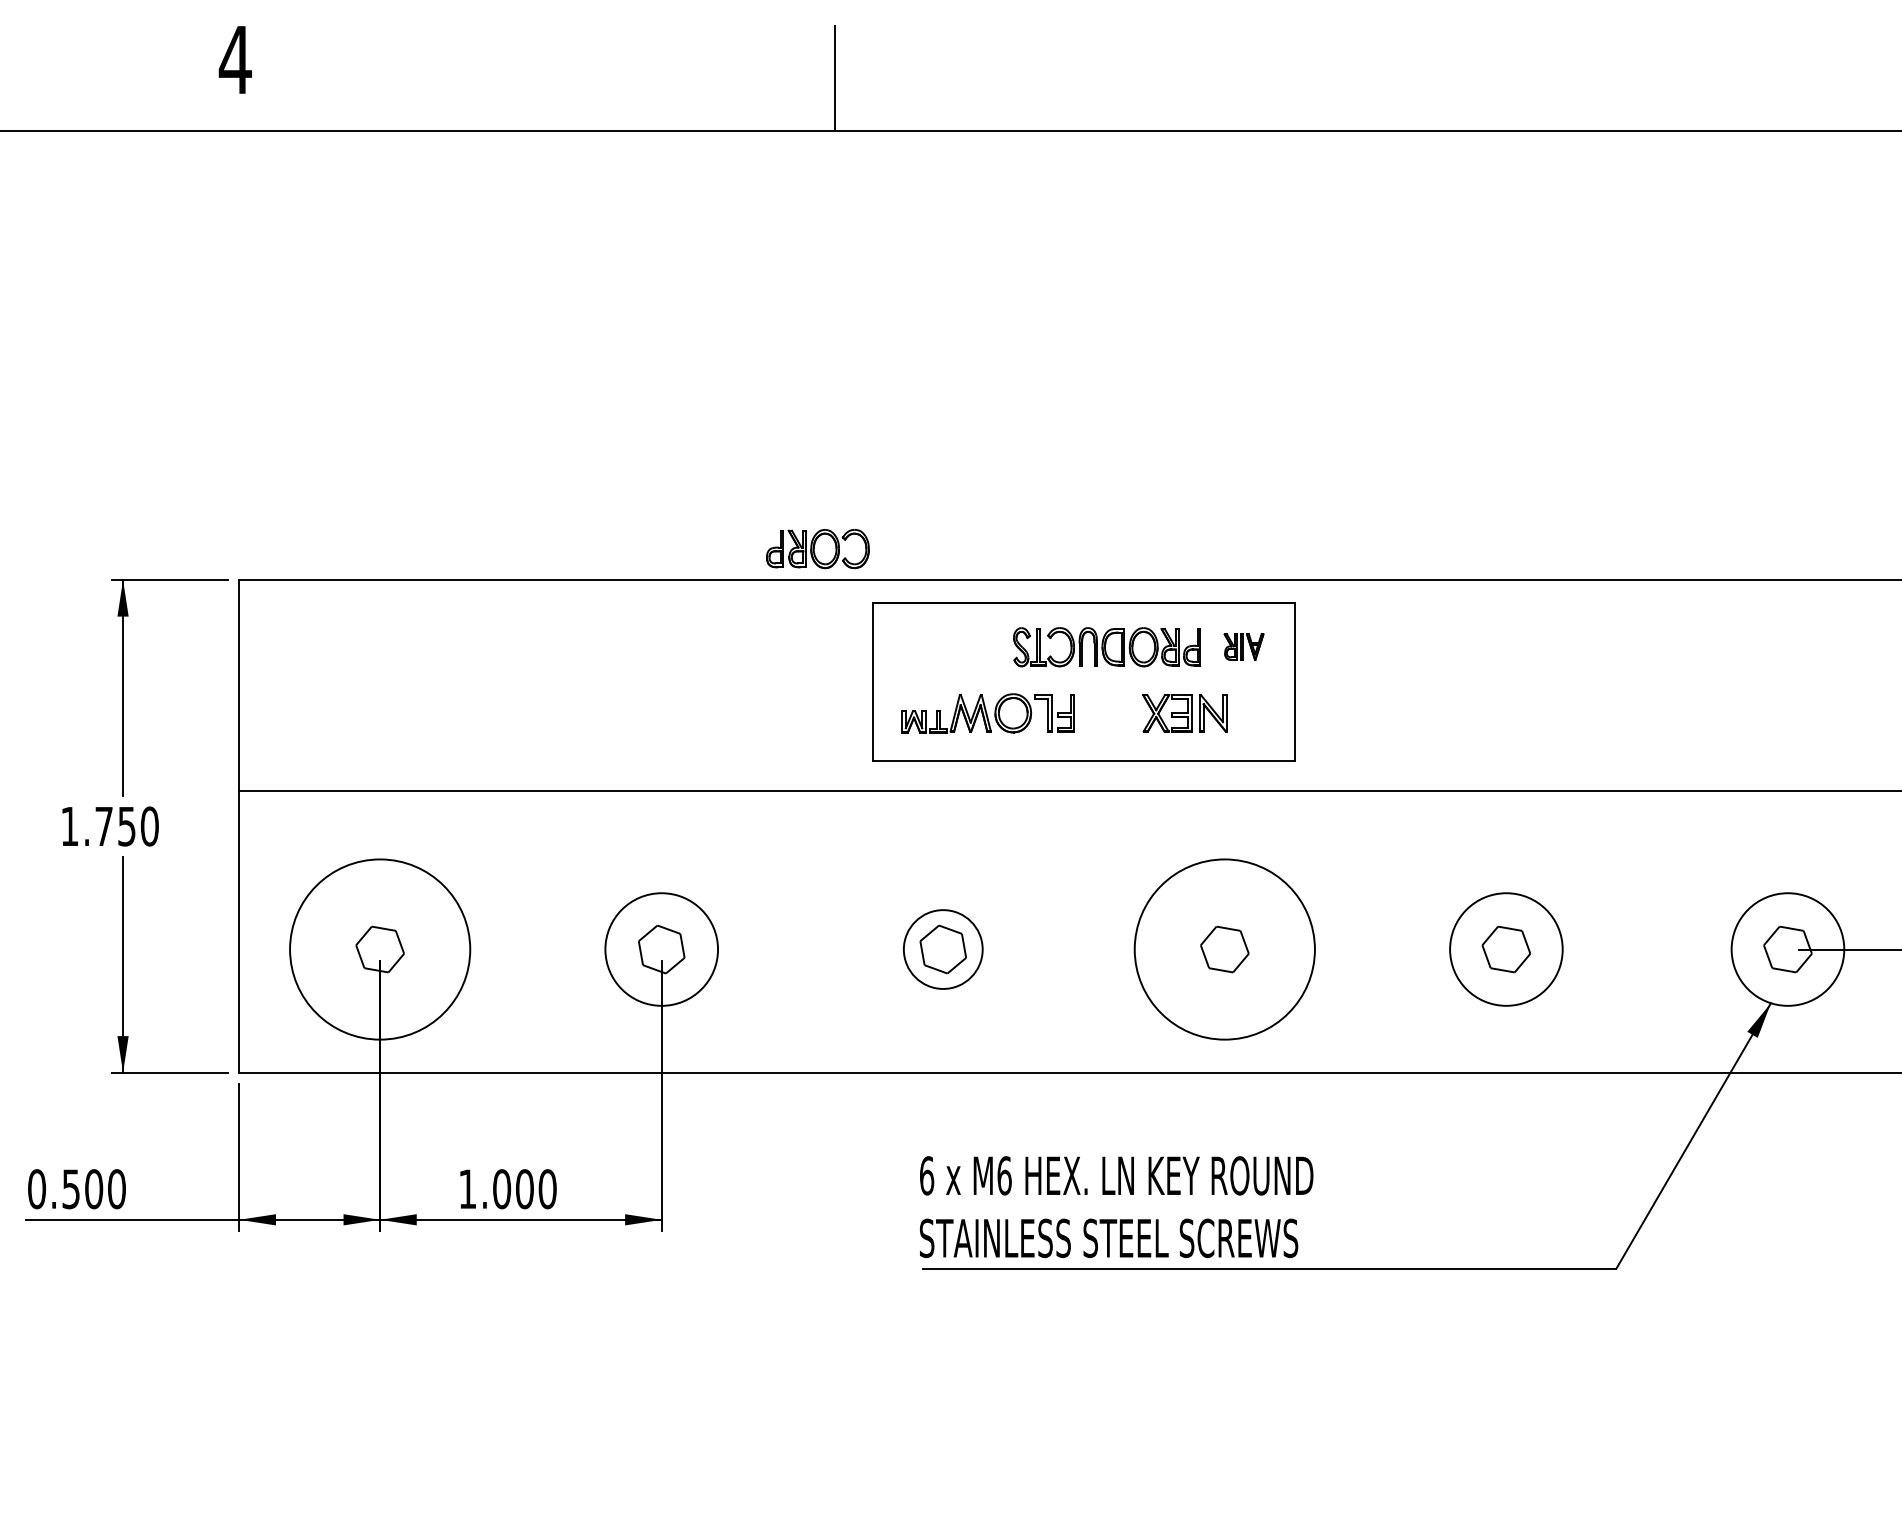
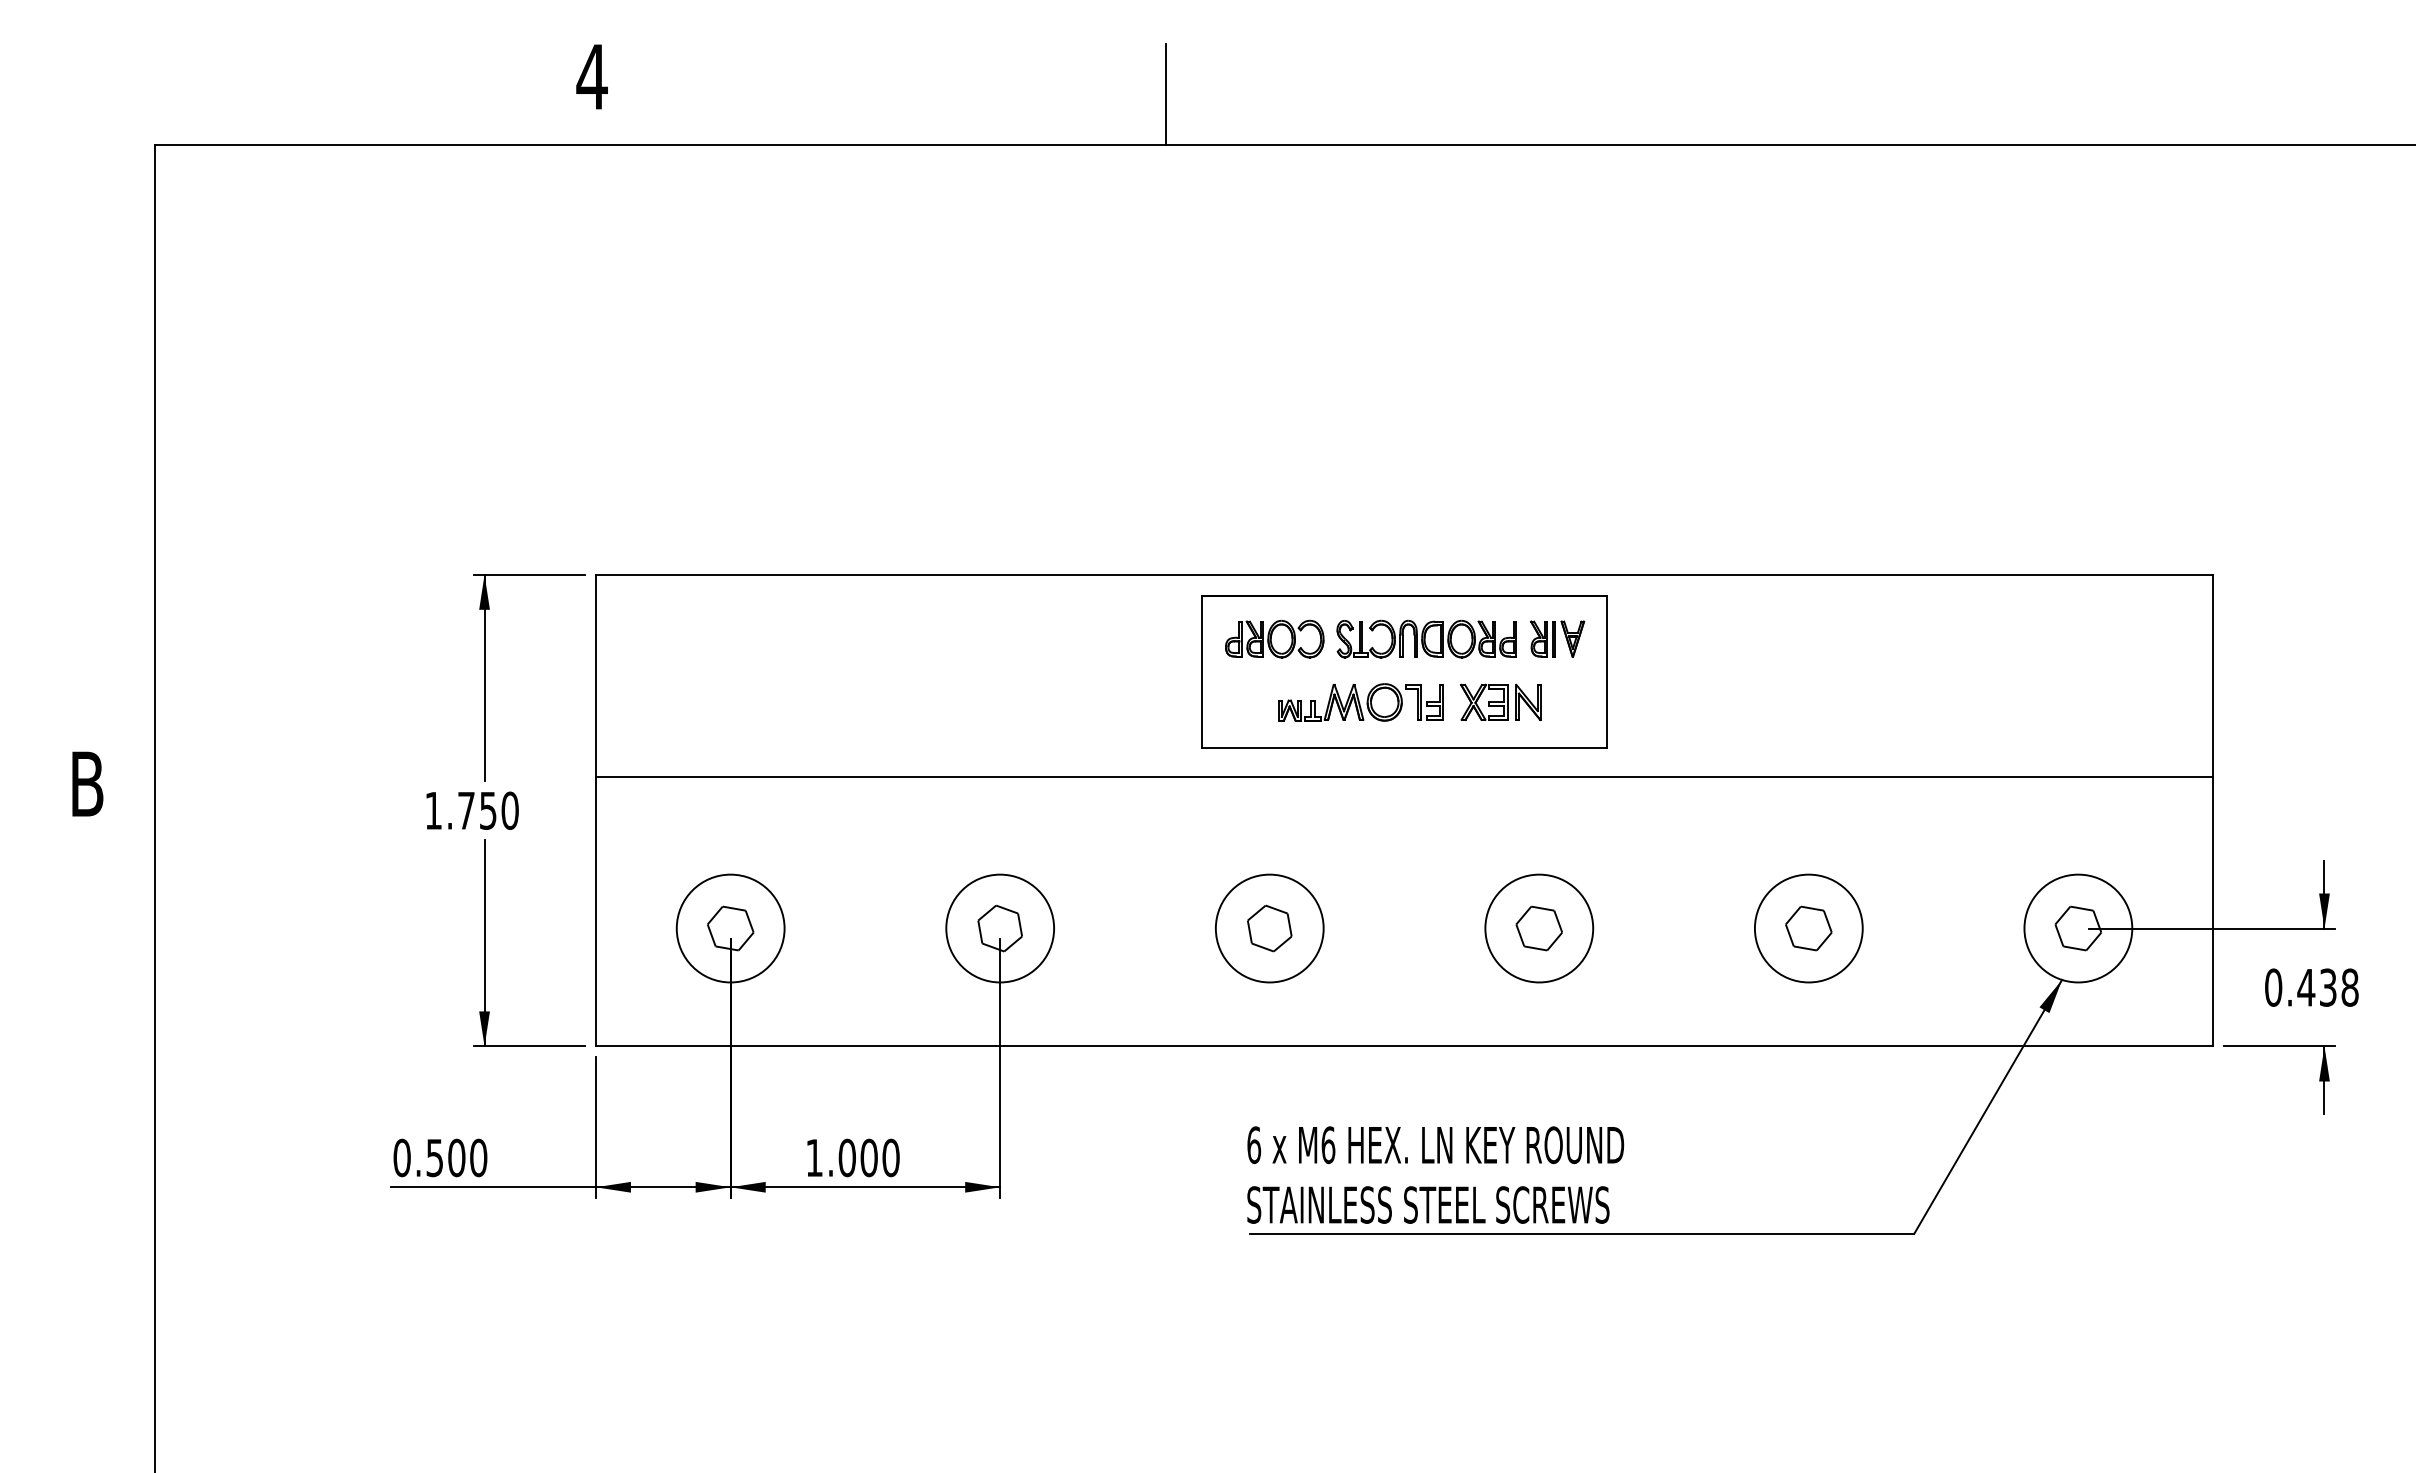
part: (817, 548) -> (1274, 638), moved
part: (1243, 646) -> (1557, 638), size x1.43
part: (987, 713) -> (1360, 702), moved
circle: (379, 949) -> (730, 928), size x0.62
circle: (943, 949) -> (1269, 928), size x1.43
circle: (1225, 949) -> (1539, 928), size x0.62

